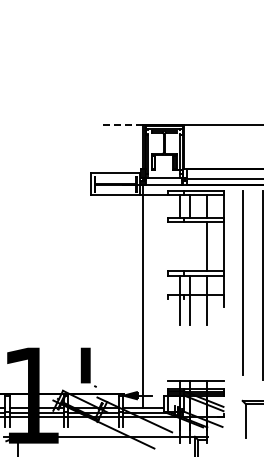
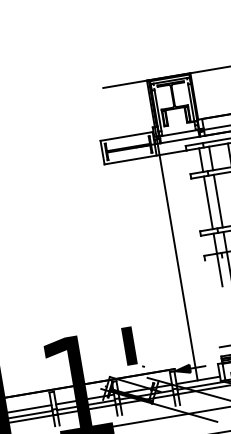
line: (122, 125) -> (125, 84), dashed -> solid
line: (180, 246) -> (208, 202), added
line: (189, 246) -> (218, 200), added

